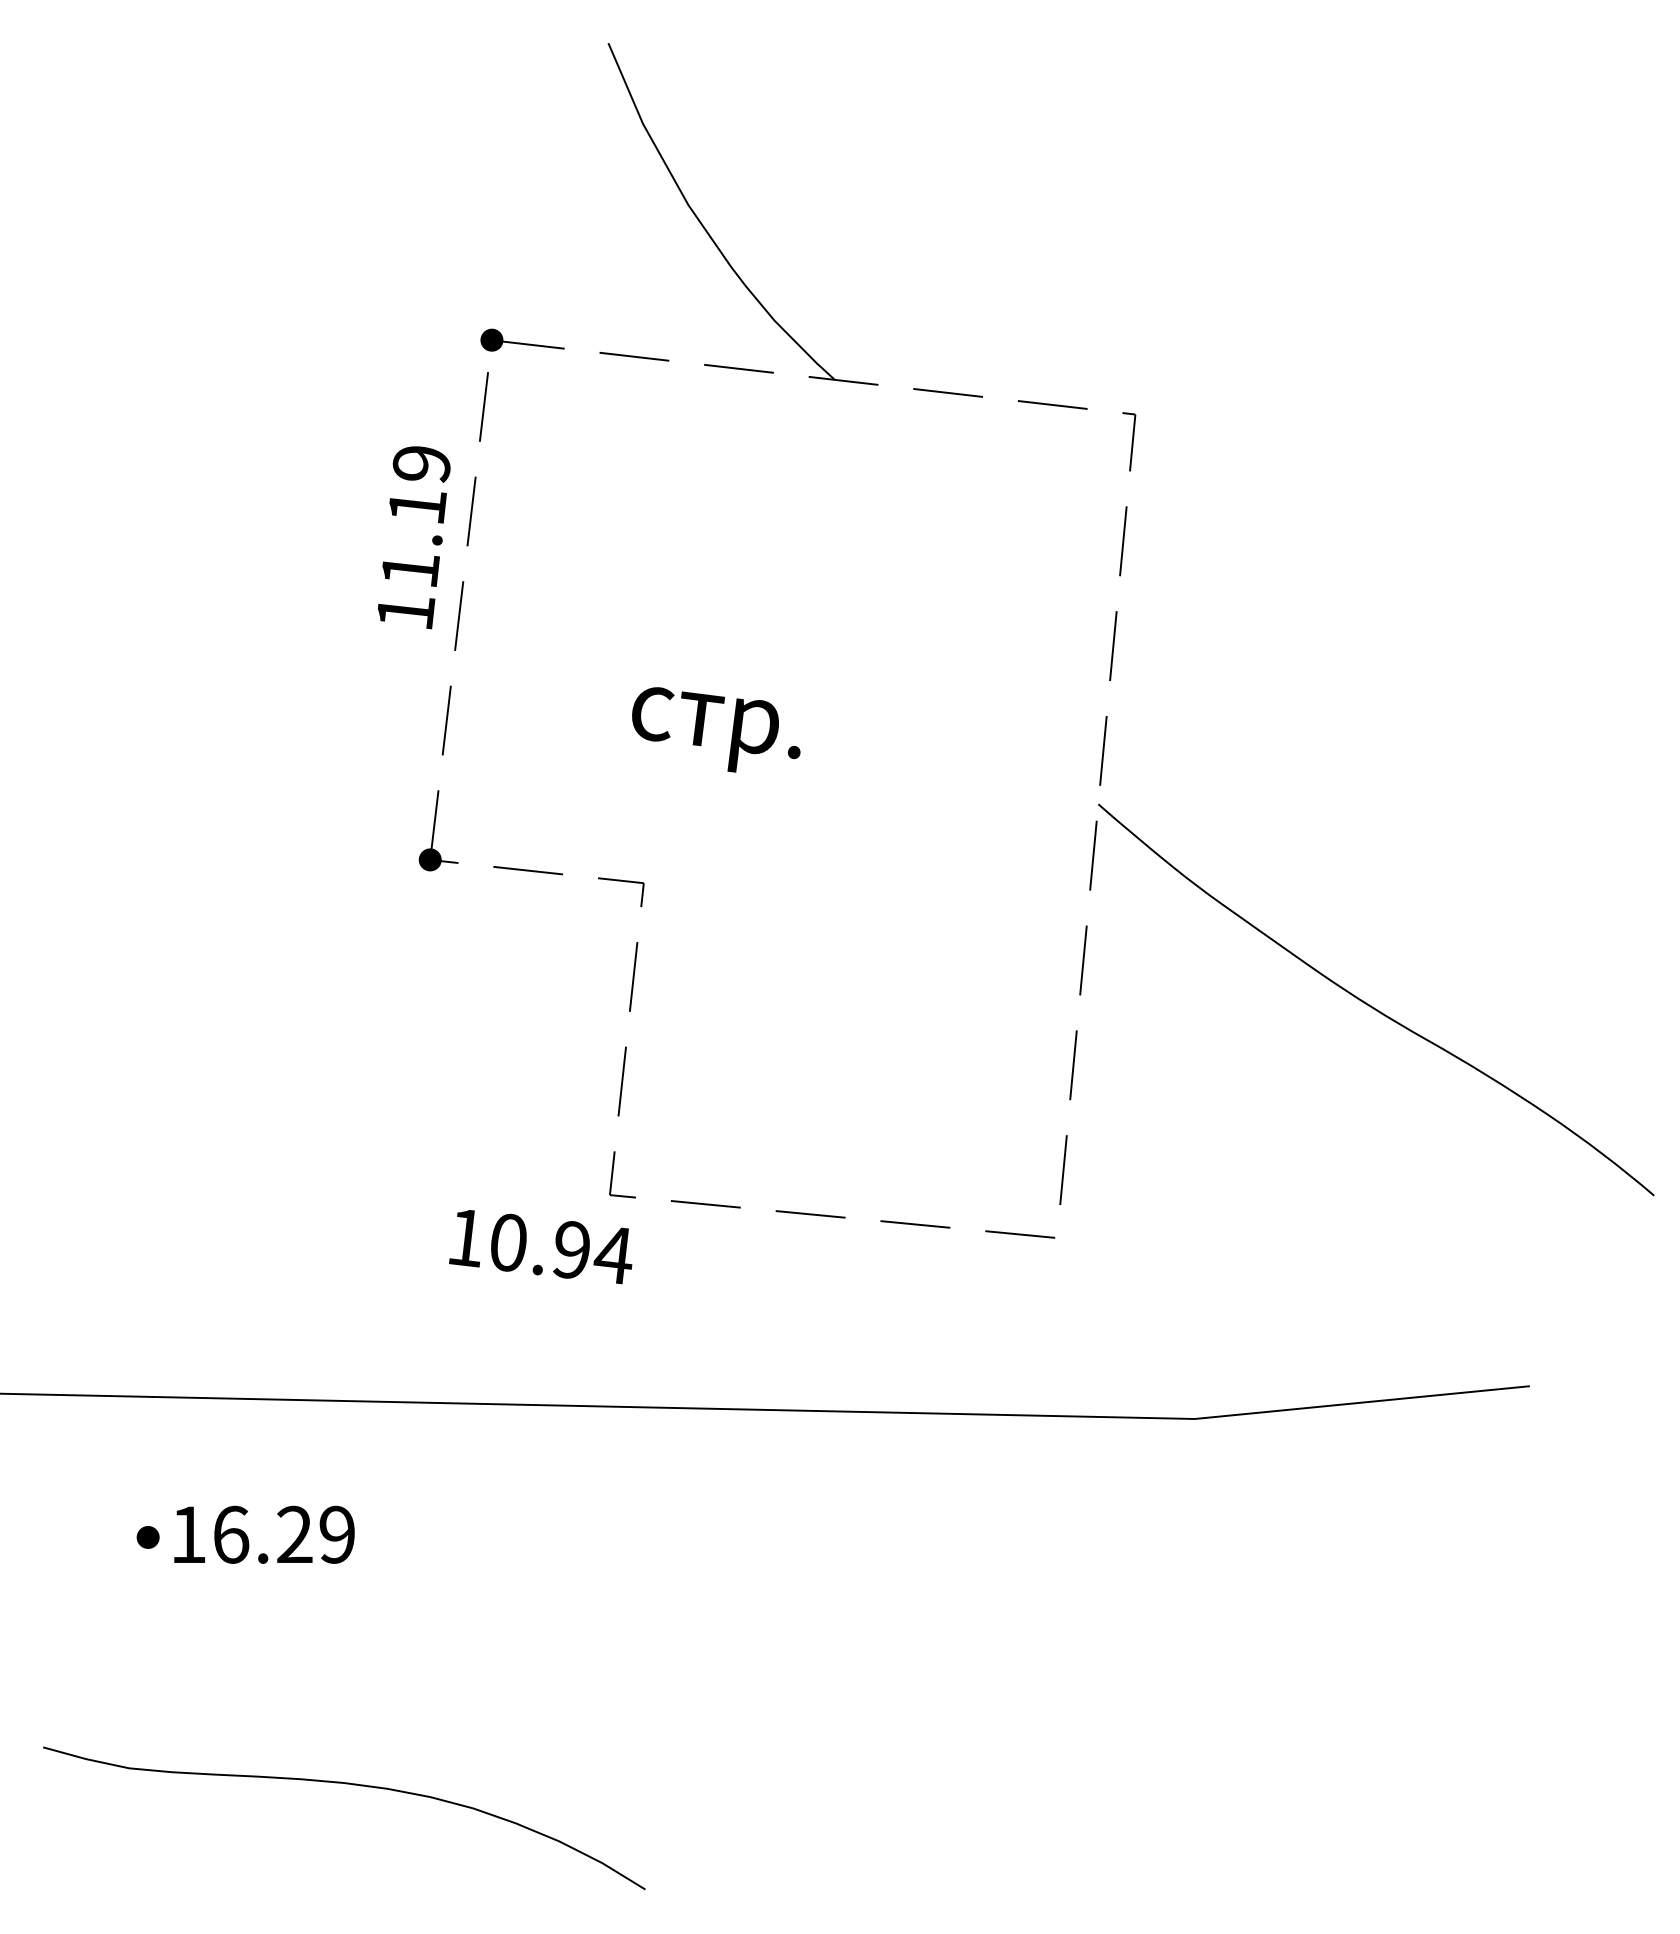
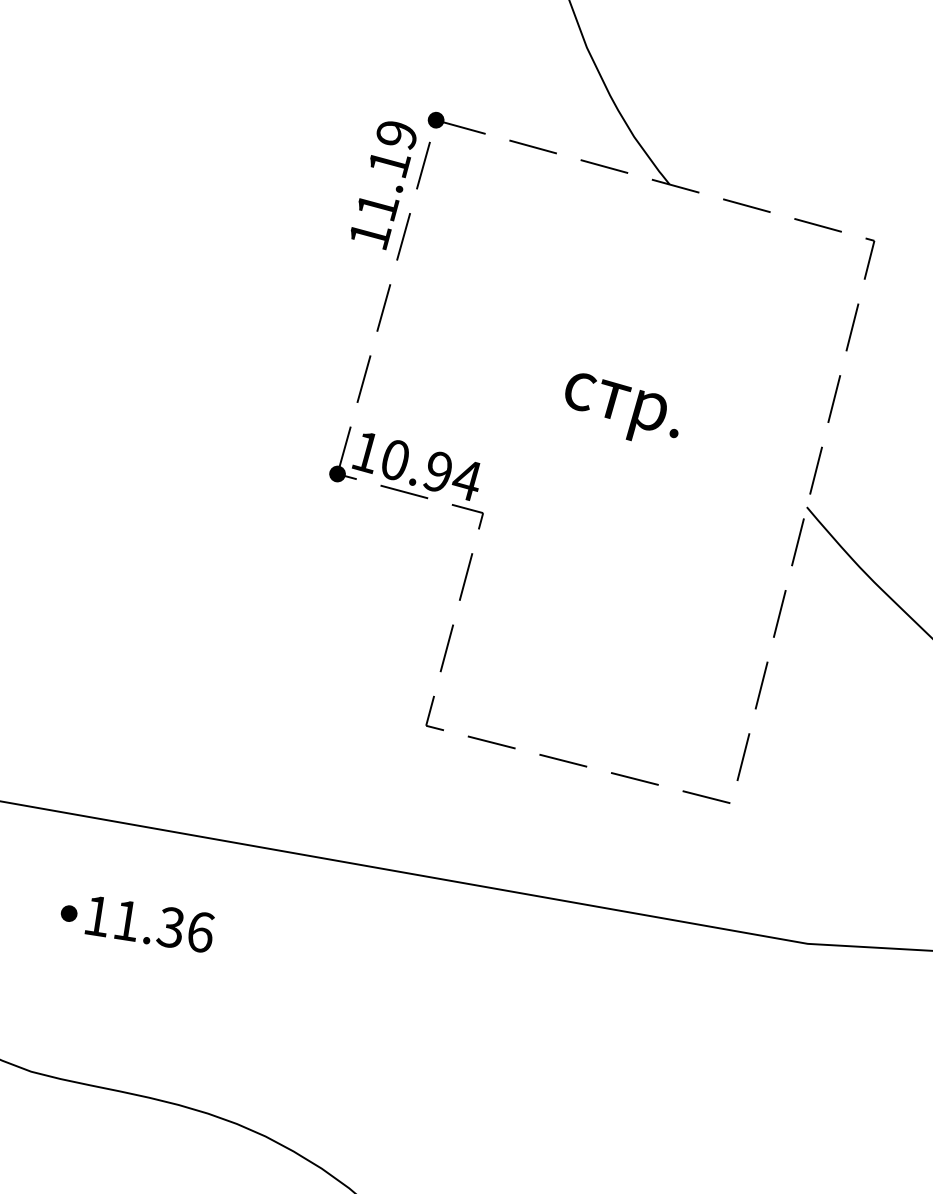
text: (414, 537) -> (383, 184), moved
text: (716, 729) -> (622, 409), moved
text: (540, 1247) -> (416, 466), moved
text: (284, 1534) -> (164, 926), 16.29 -> 11.36

